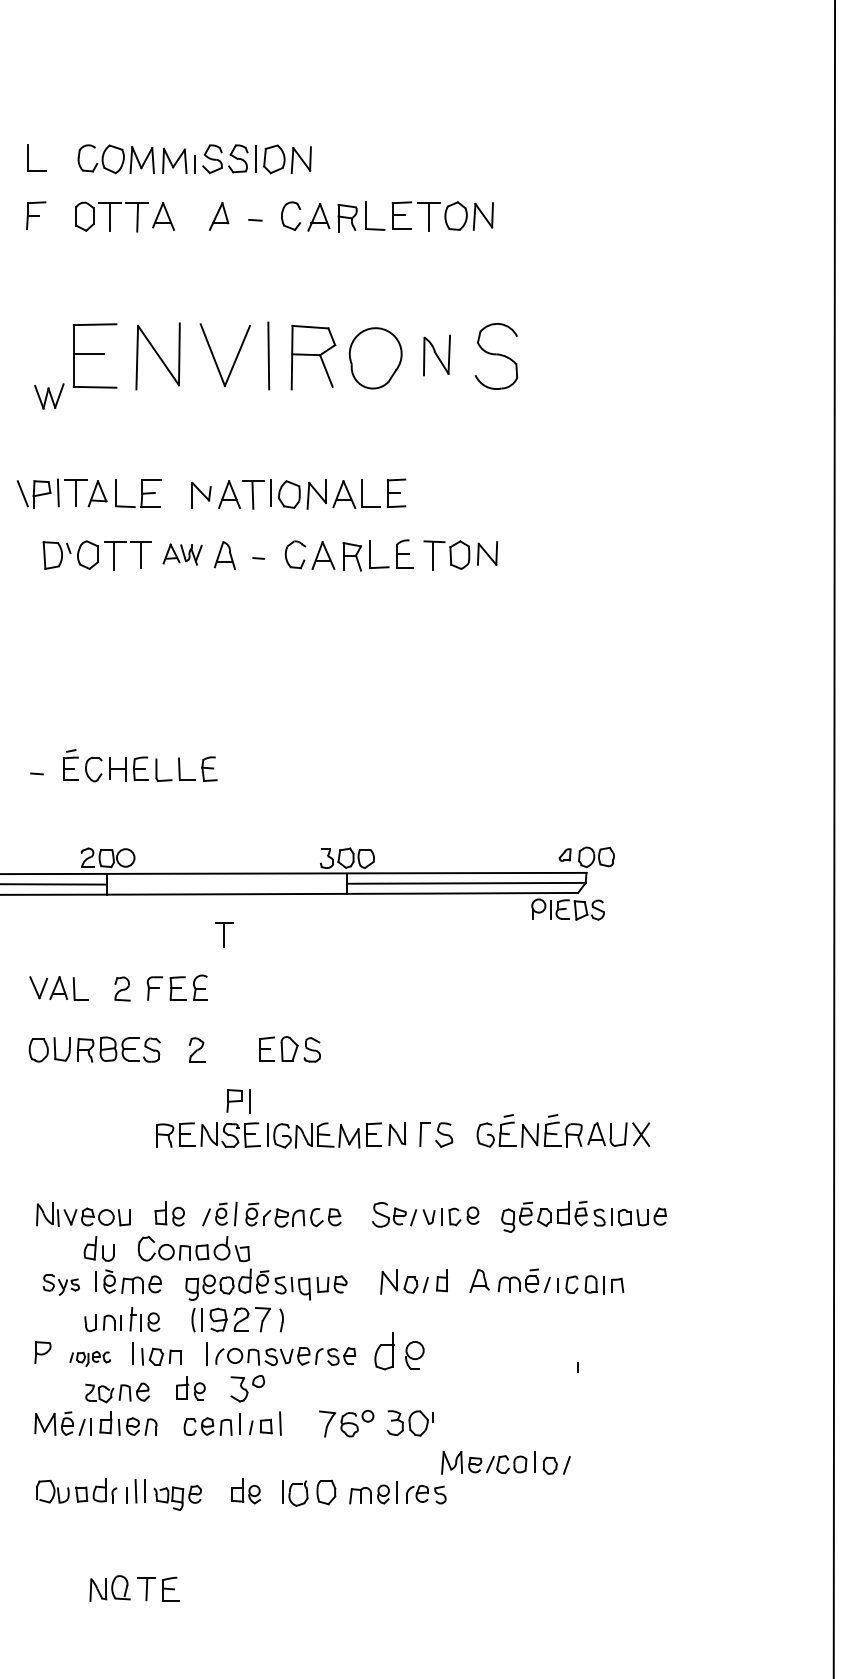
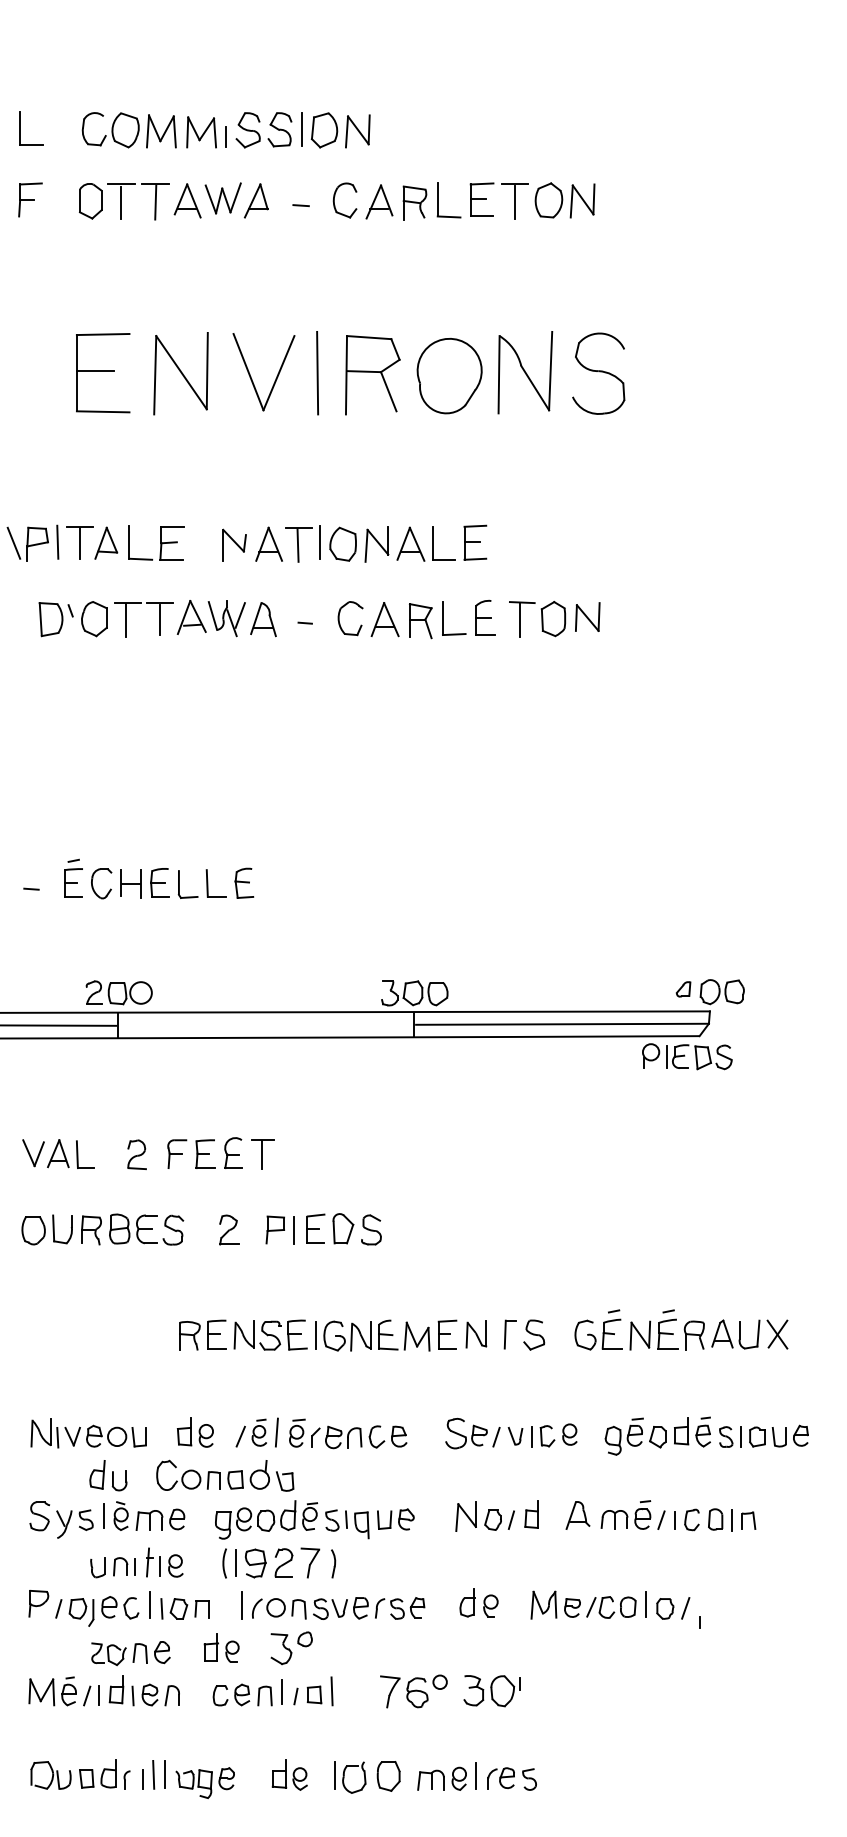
part: (436, 355) -> (524, 372), size x1.67
part: (49, 396) -> (223, 198), moved
part: (182, 554) -> (211, 618), size x1.43
part: (224, 934) -> (262, 1154), moved
part: (238, 1101) -> (280, 1230), moved
part: (61, 1284) -> (61, 1519), size x1.43
part: (399, 1352) -> (479, 1603), size x0.62
part: (90, 1358) -> (97, 1610), size x1.67
part: (505, 1462) -> (609, 1604), moved

